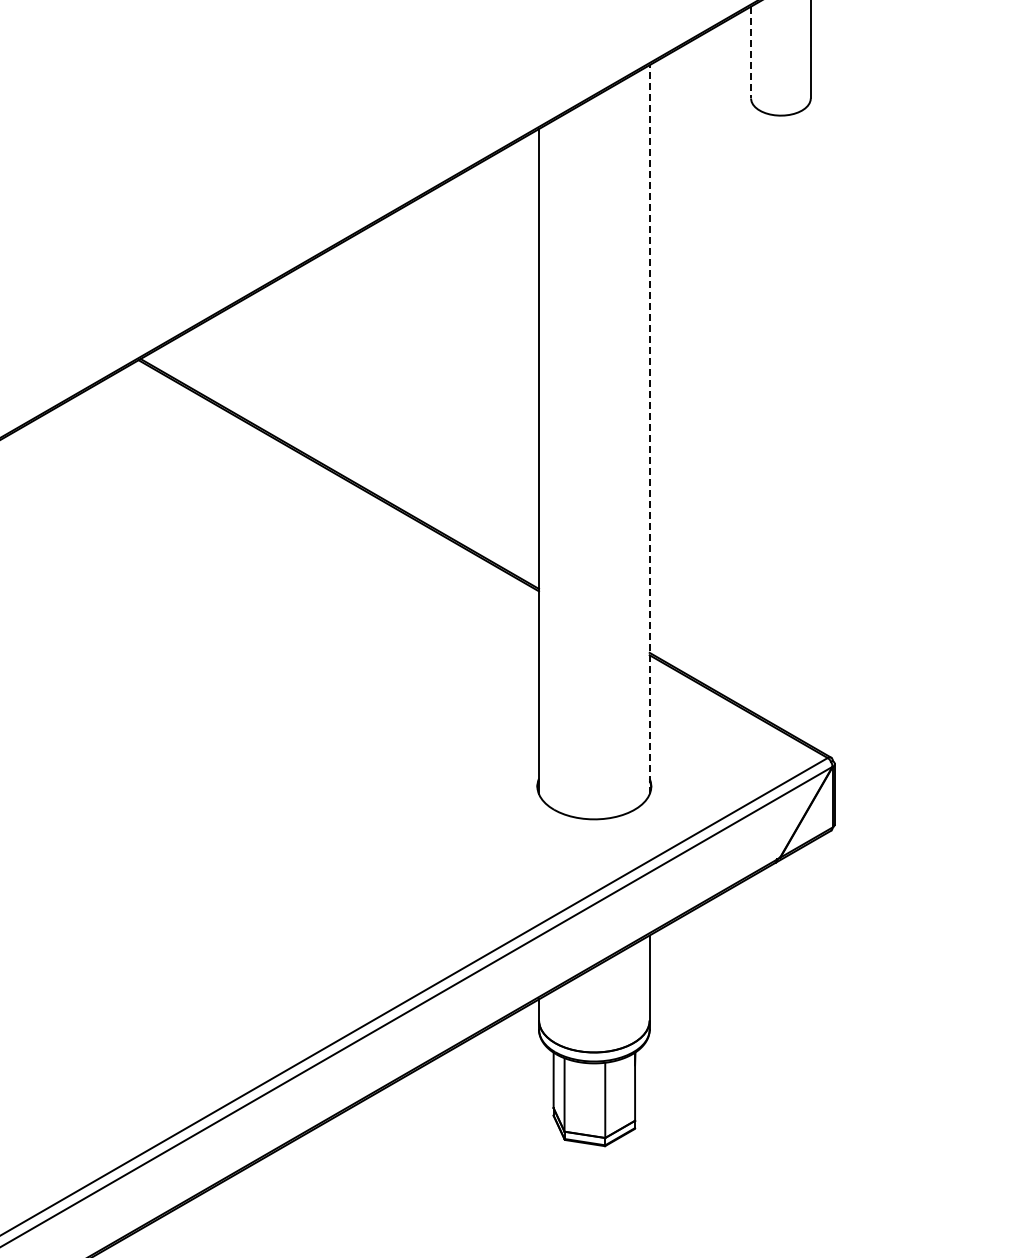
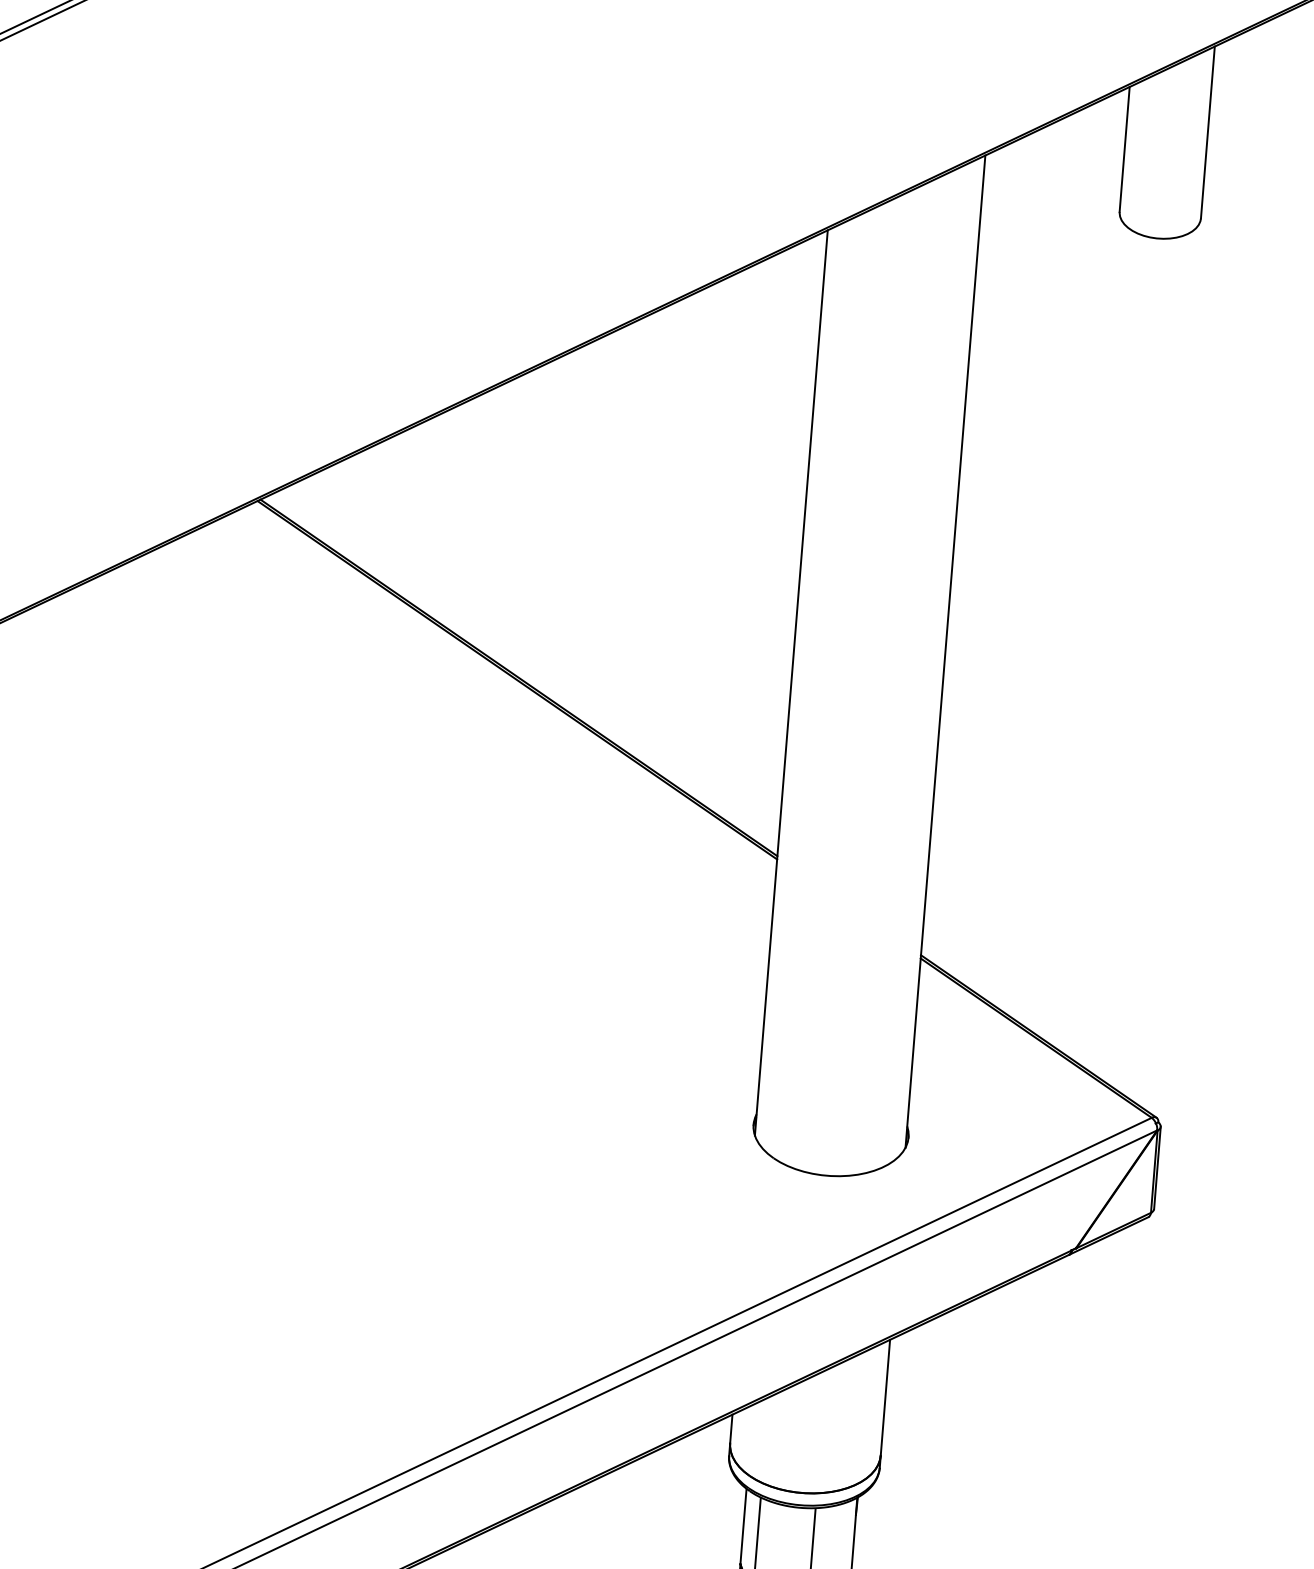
line: (751, 52) -> (1125, 149), dashed -> solid
line: (649, 429) -> (945, 651), dashed -> solid

